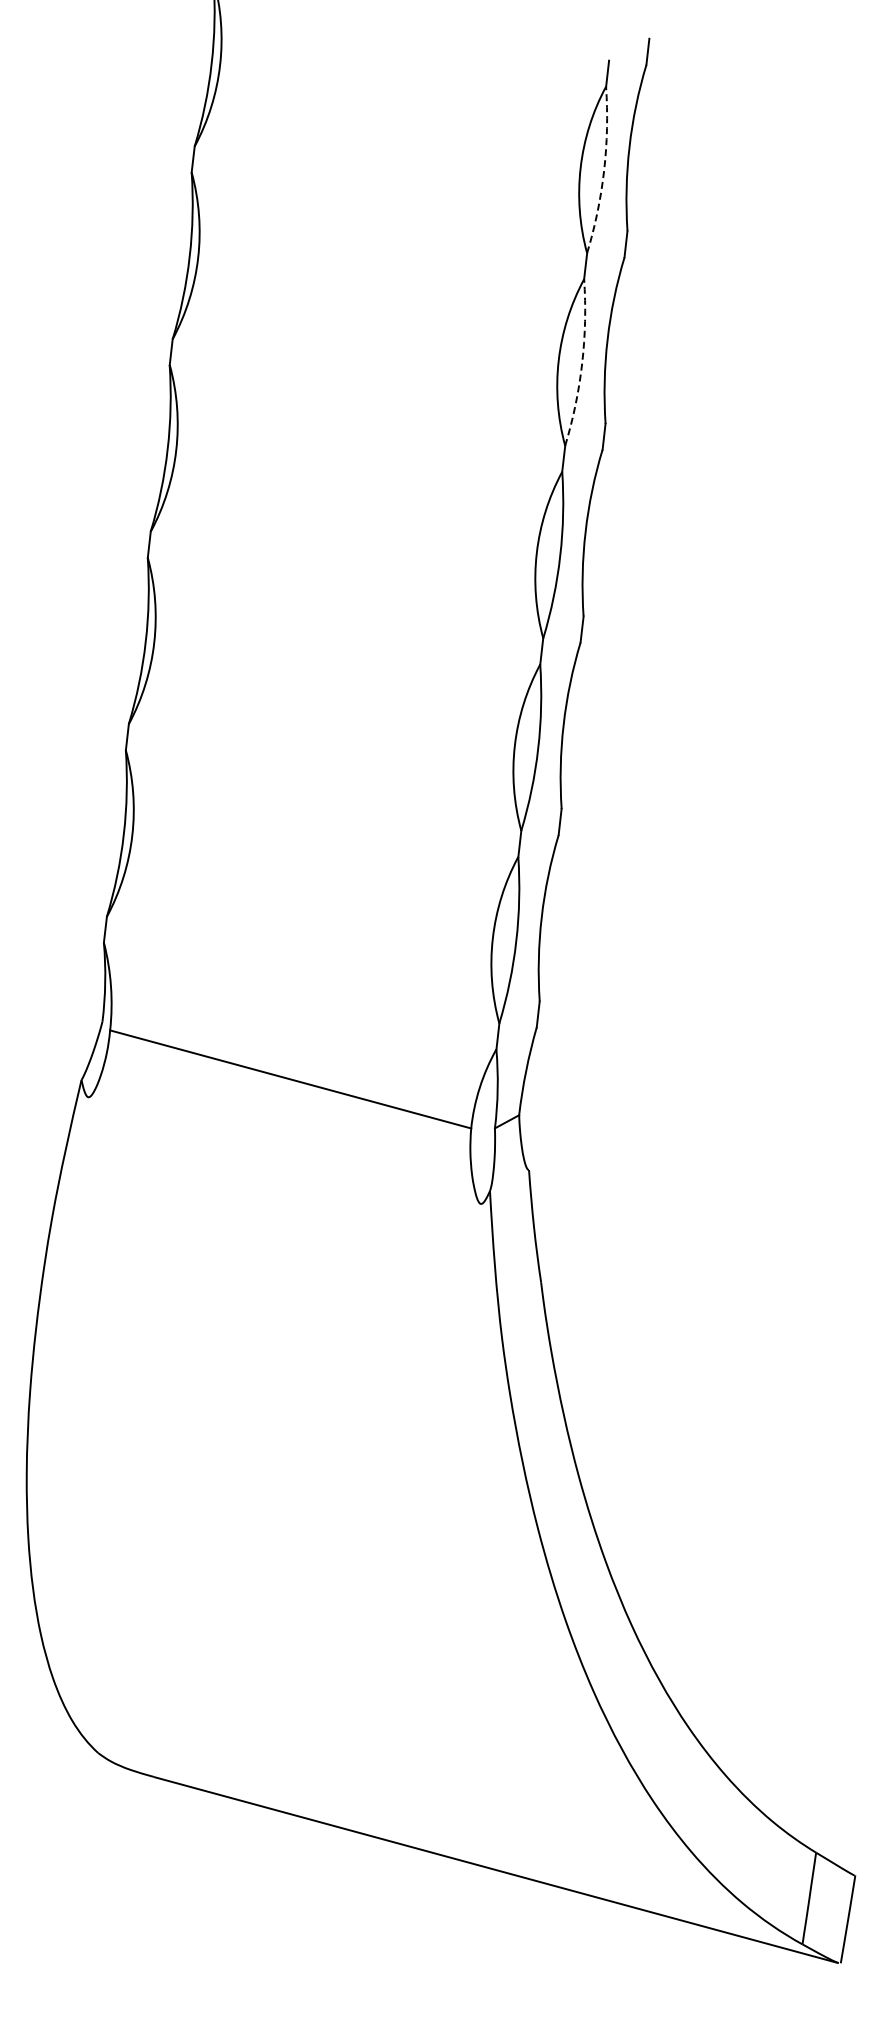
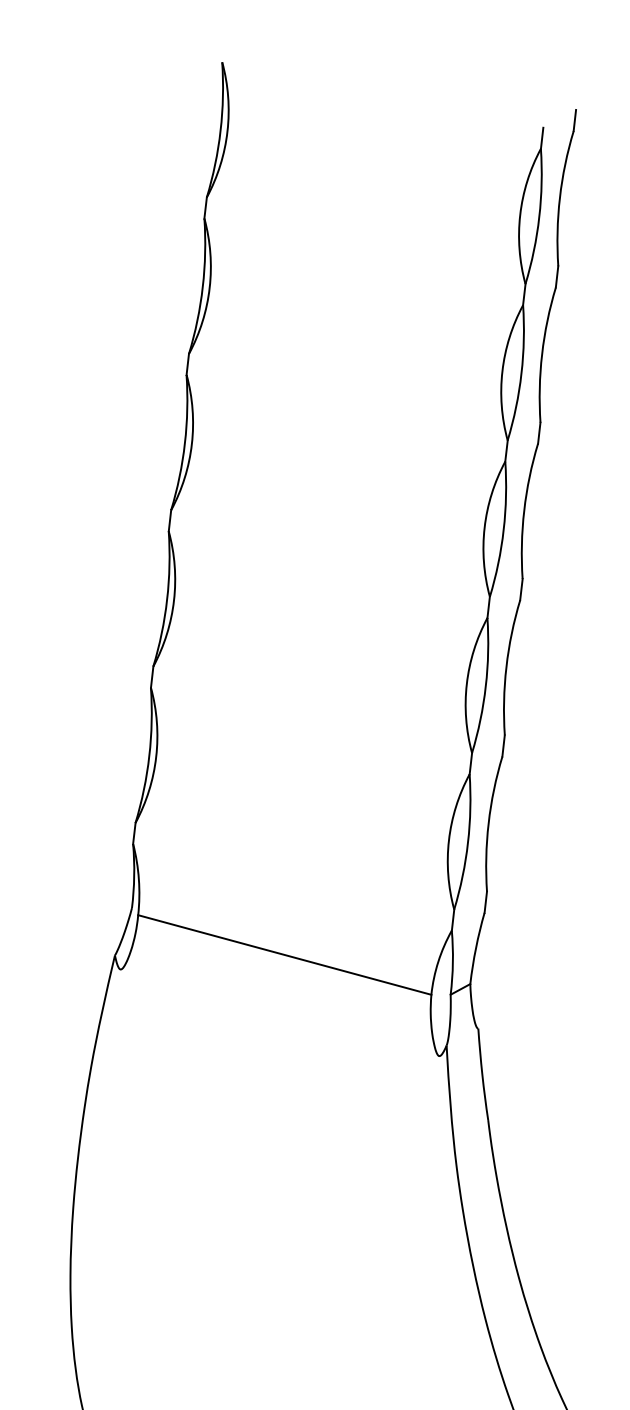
arc: (604, 170) -> (539, 216), dashed -> solid
arc: (582, 363) -> (521, 373), dashed -> solid

